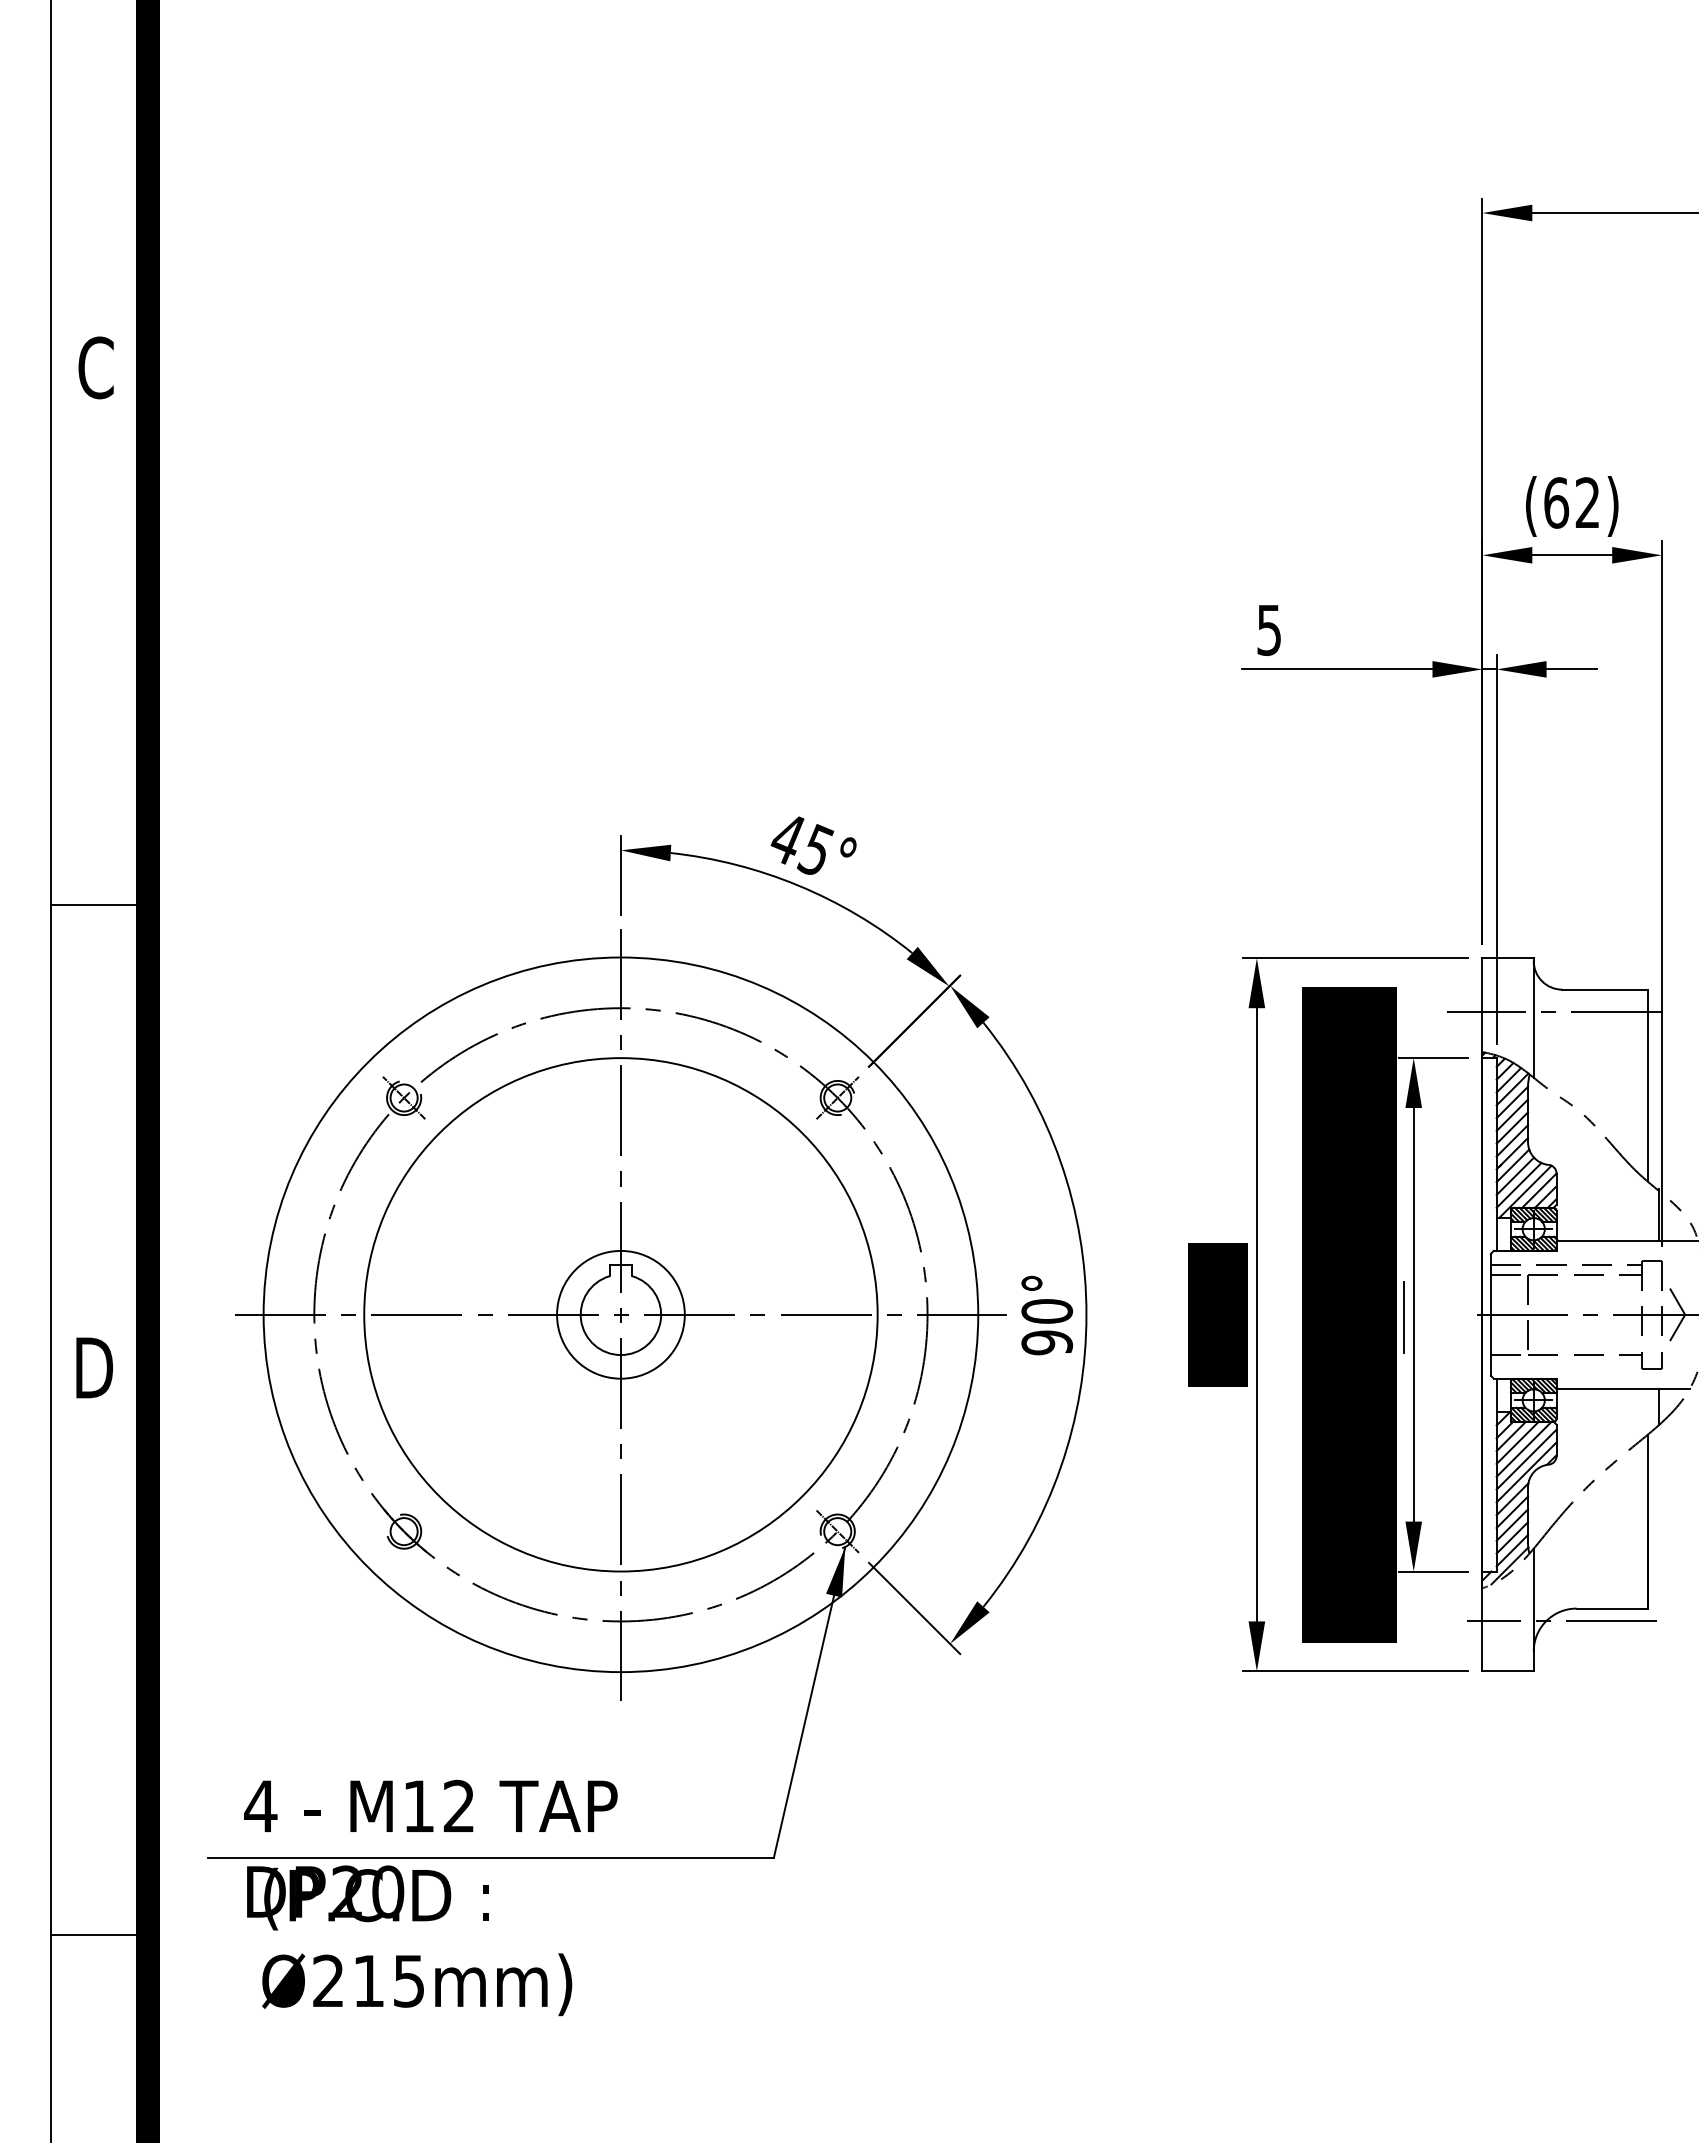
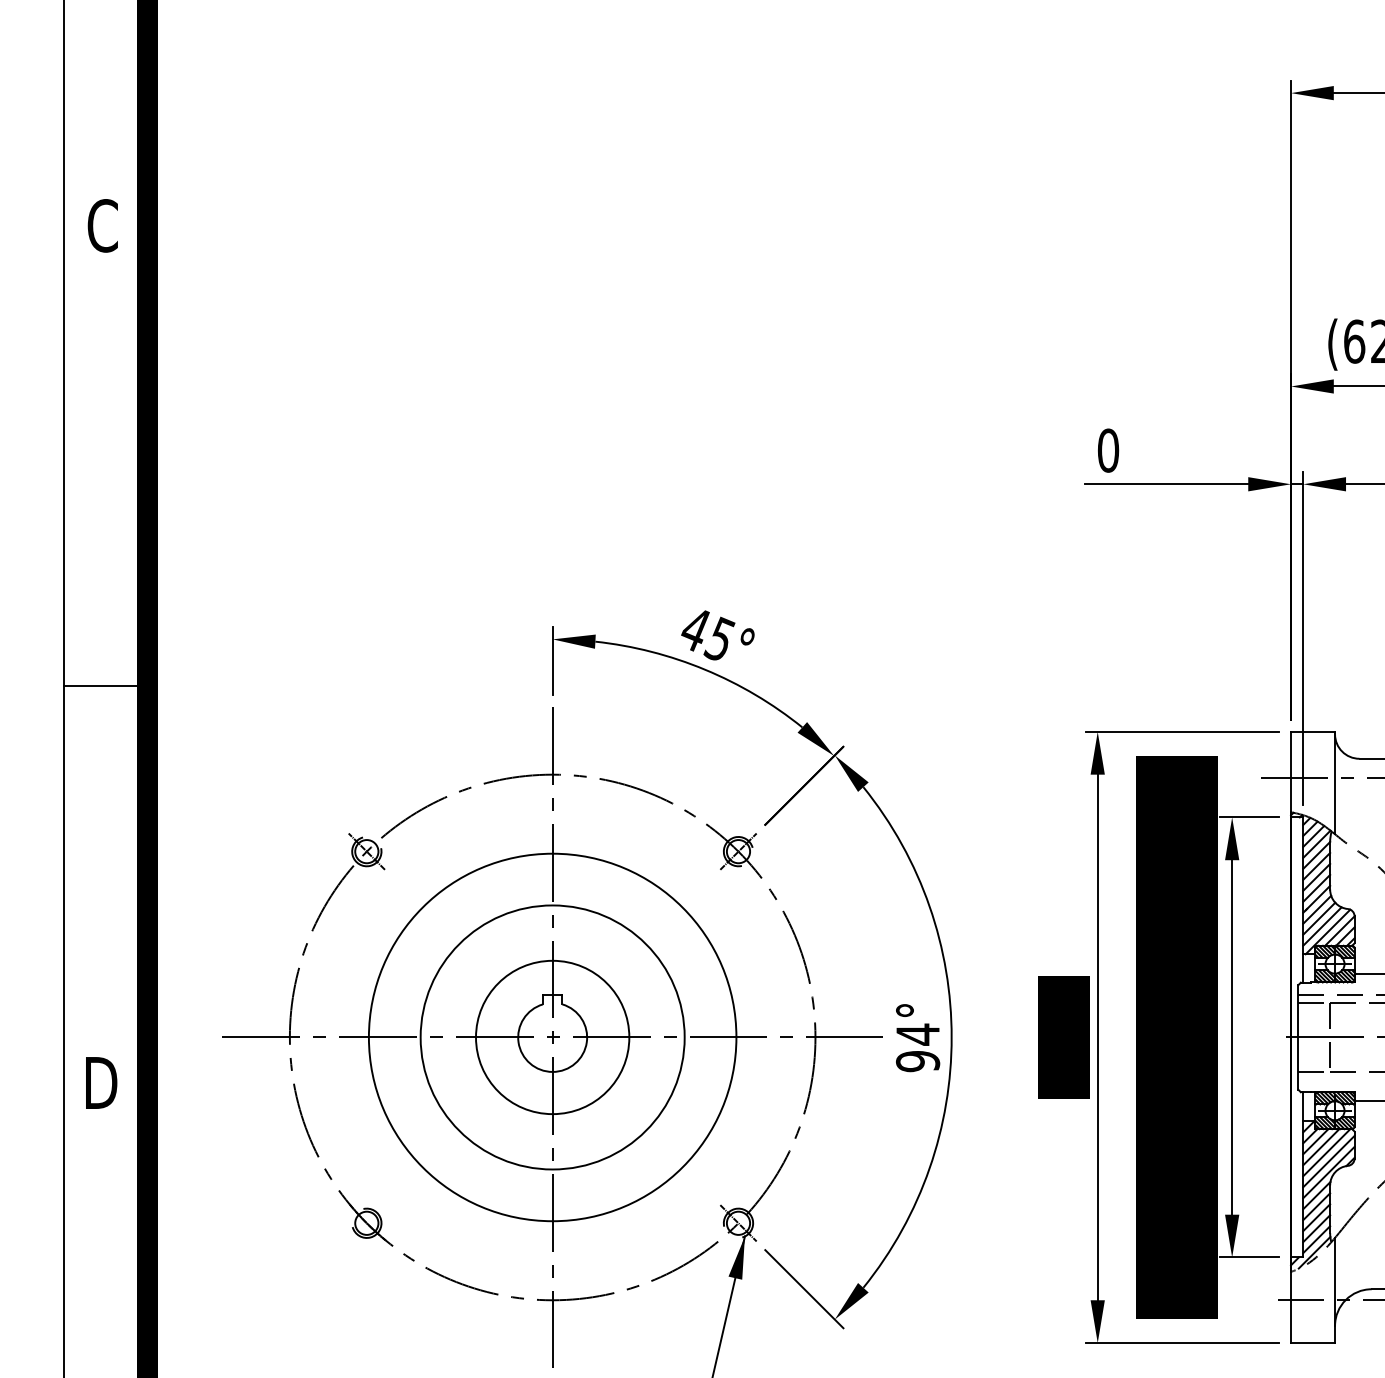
text: (1269, 629) -> (1108, 450), 5 -> 0
text: (1047, 1311) -> (918, 1034), 90° -> 94°
circle: (620, 1314) -> (552, 1037), size x0.6
circle: (620, 1314) -> (552, 1037), size x0.6
circle: (620, 1314) -> (552, 1037), size x1.4
line: (1404, 1316) -> (1224, 1038), removed

